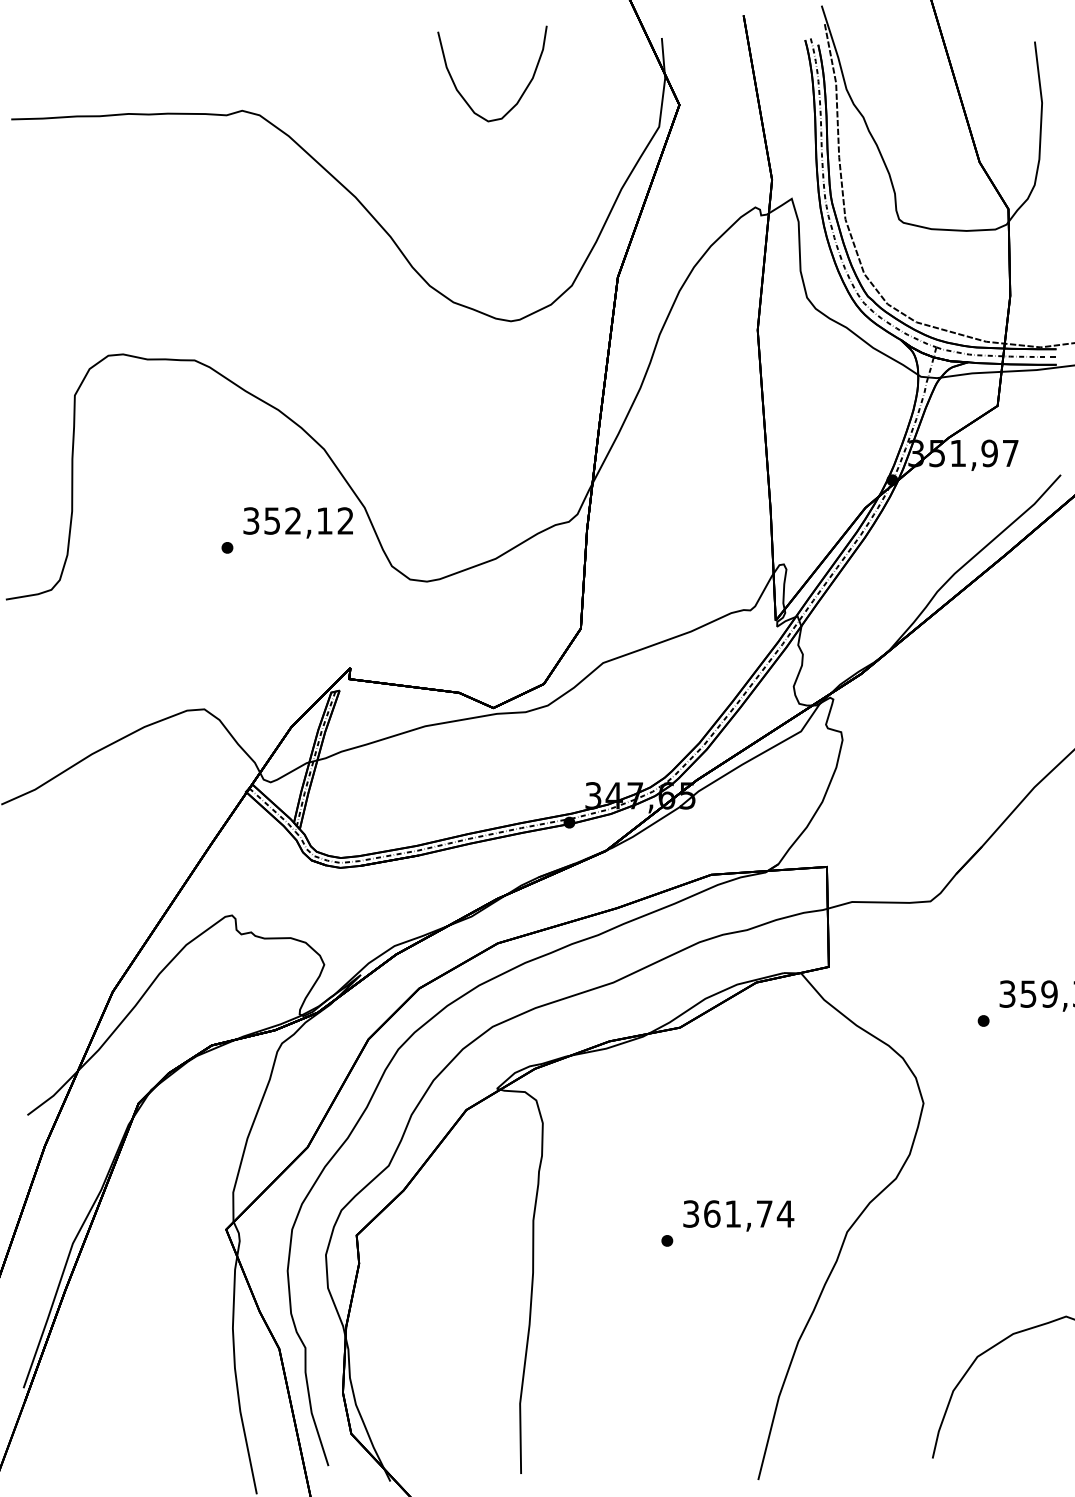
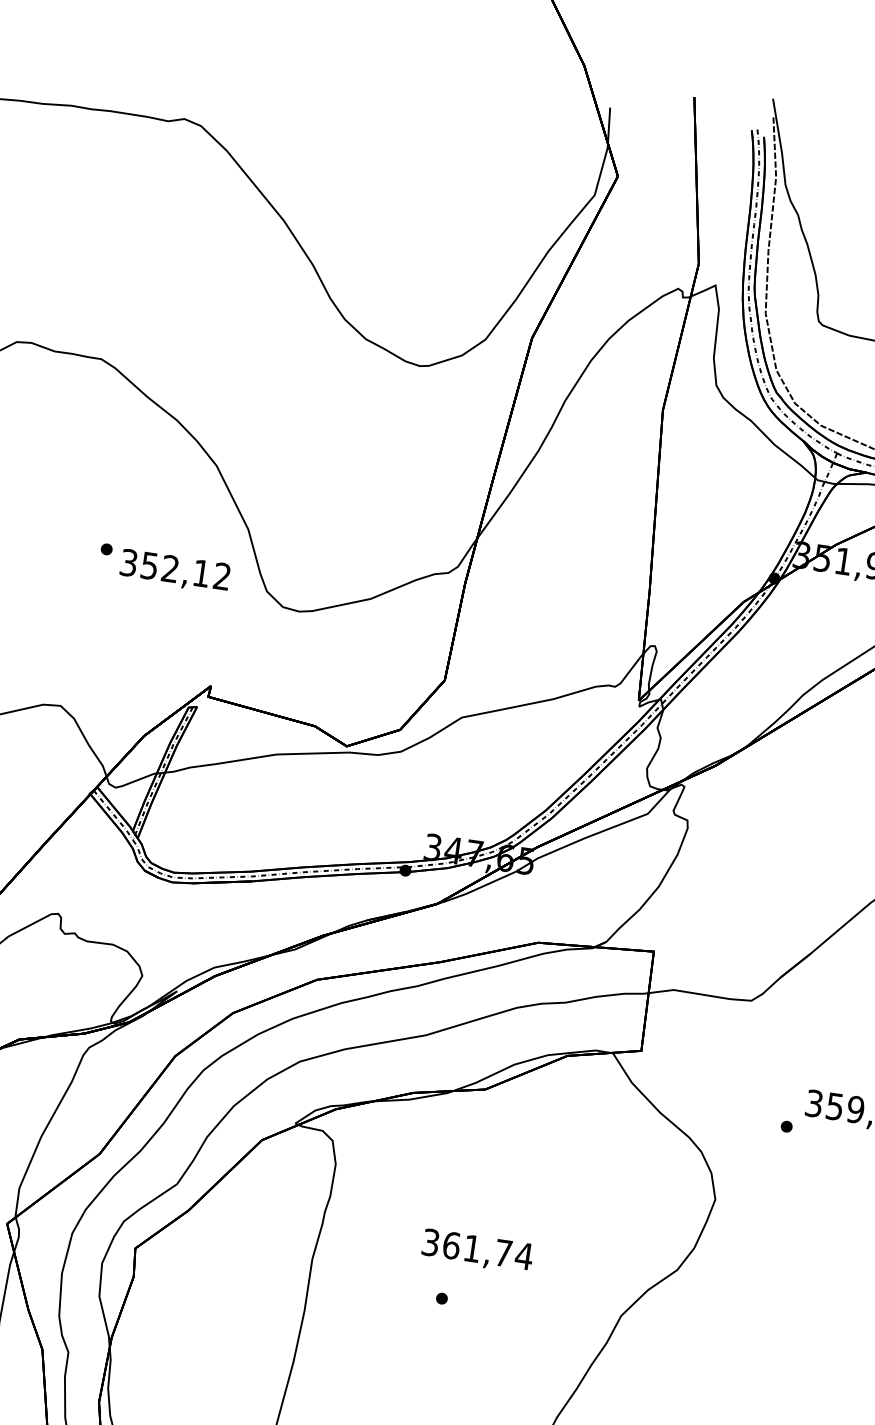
curve: (524, 89) -> (466, 138), removed
text: (297, 522) -> (174, 571), moved
text: (738, 1215) -> (477, 1250), moved

